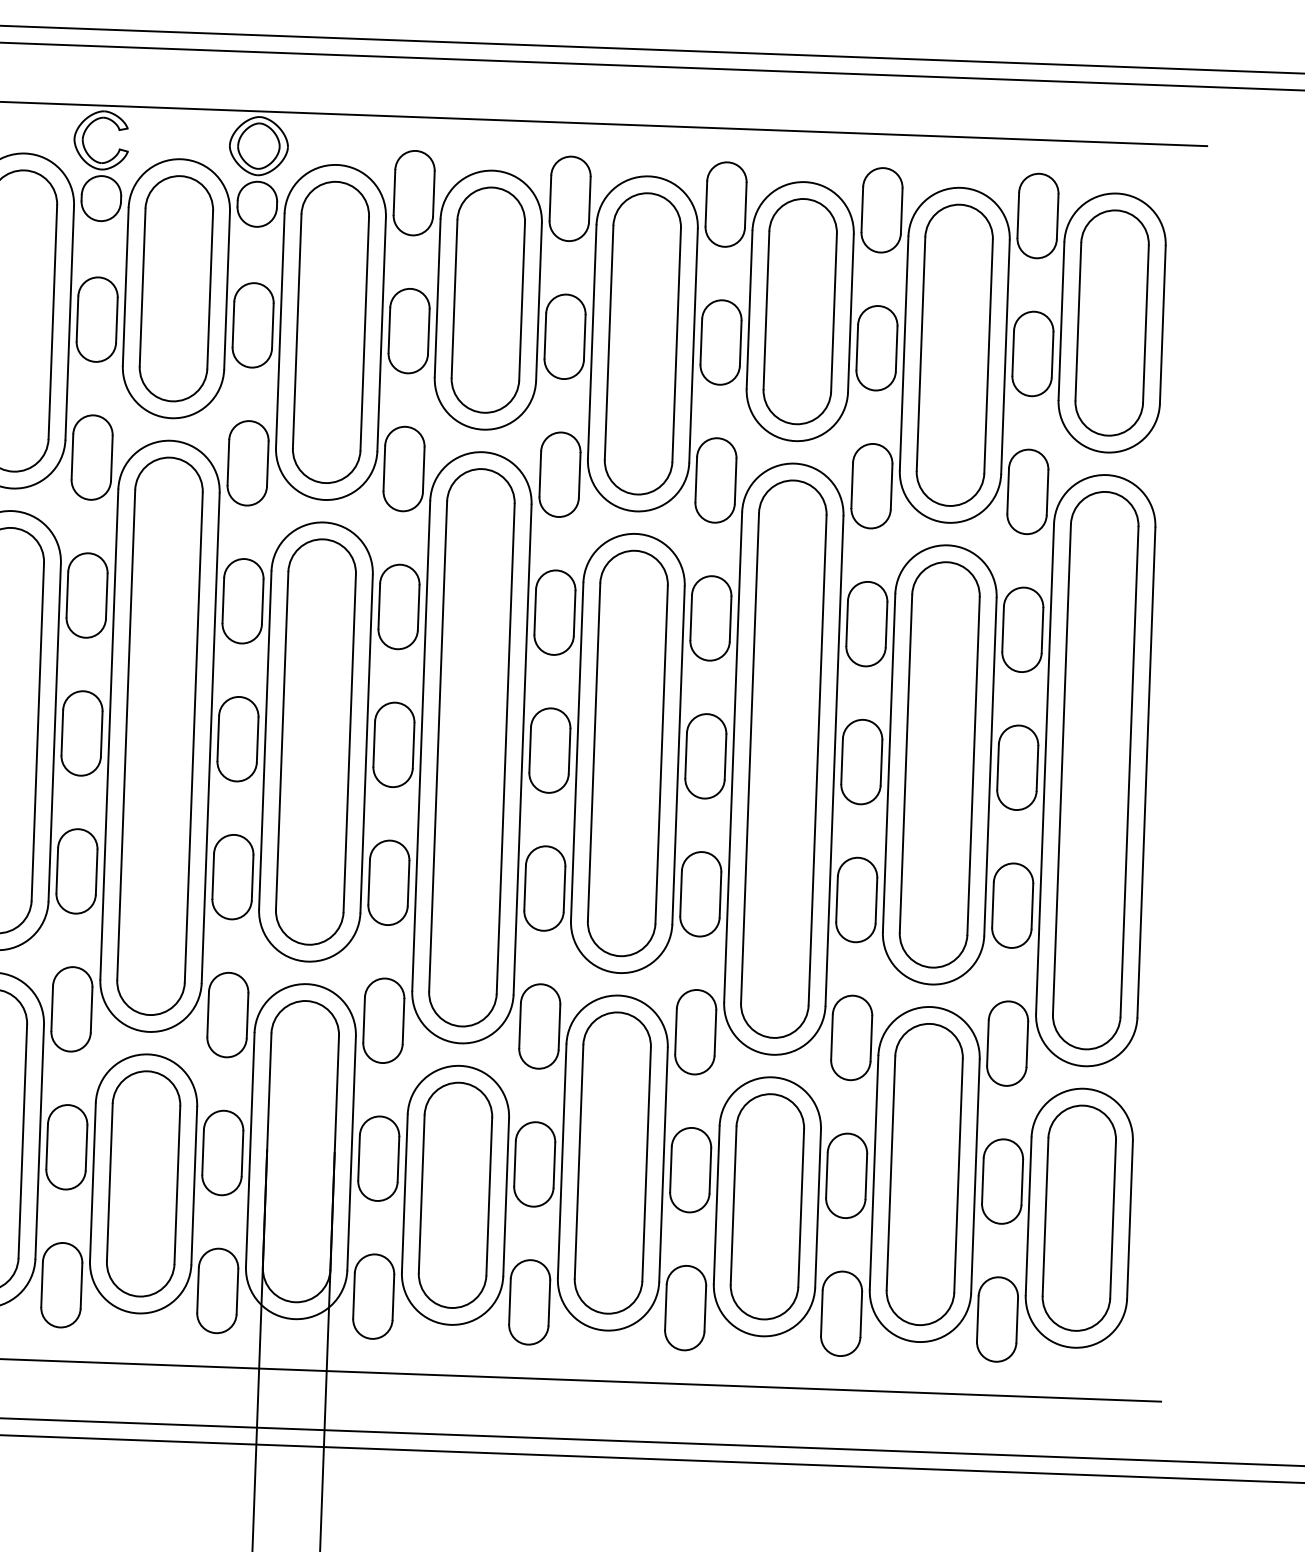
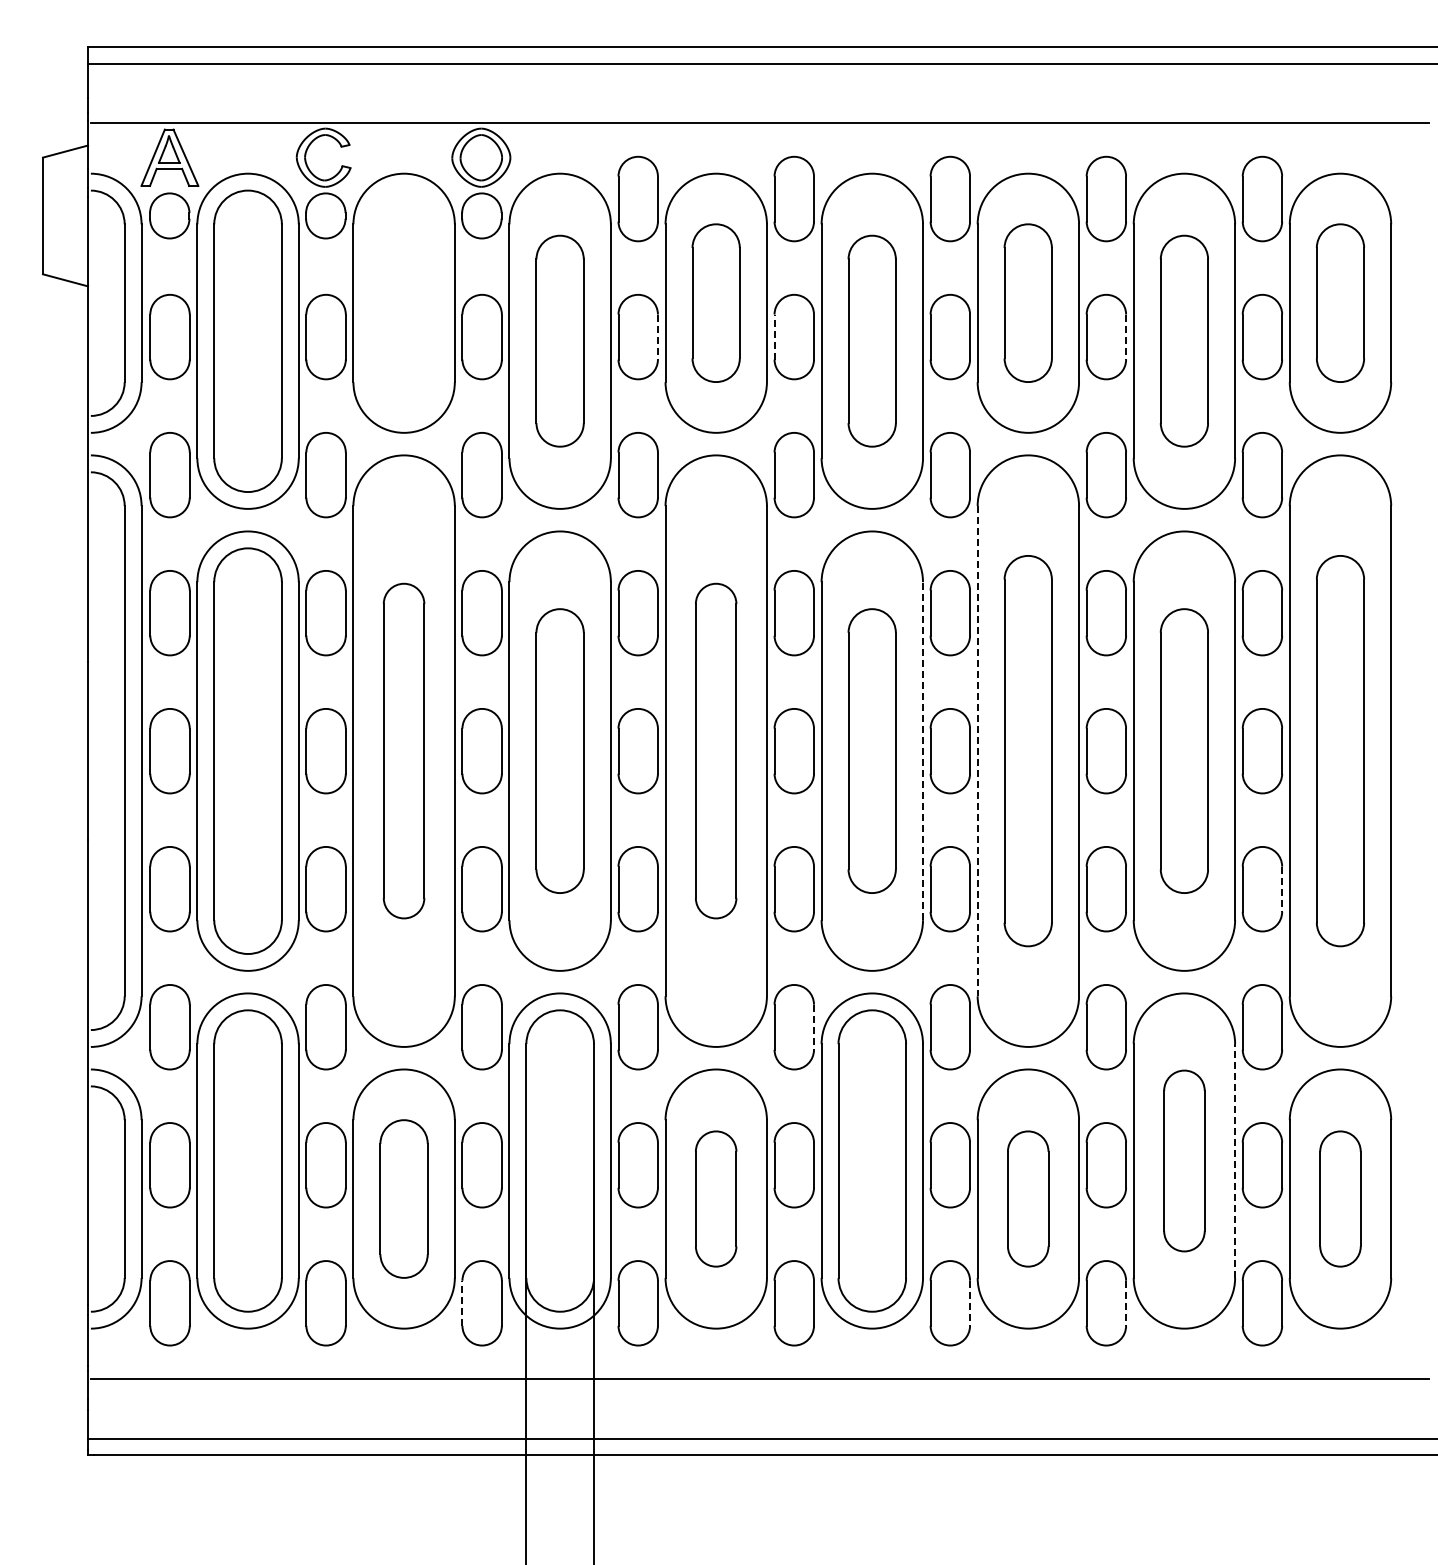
part: (175, 287) -> (403, 302), removed
part: (487, 299) -> (715, 302), size x0.7
part: (799, 310) -> (1027, 302), size x0.7
part: (1112, 322) -> (1340, 302), size x0.7
part: (330, 331) -> (559, 340), size x0.7
line: (428, 332) -> (657, 337), solid -> dashed
line: (545, 336) -> (774, 337), solid -> dashed
part: (642, 343) -> (871, 340), size x0.7
line: (897, 349) -> (1126, 337), solid -> dashed
part: (954, 354) -> (1184, 340), size x0.7
part: (159, 735) -> (403, 750), size x0.6
part: (315, 741) -> (559, 750), size x0.7
part: (471, 747) -> (715, 750), size x0.6
part: (627, 752) -> (871, 750), size x0.7
line: (679, 754) -> (923, 750), solid -> dashed
line: (732, 757) -> (977, 751), solid -> dashed
part: (782, 758) -> (1027, 750), size x0.7
part: (939, 764) -> (1184, 750), size x0.7
part: (1095, 769) -> (1340, 750), size x0.7
line: (1032, 906) -> (1282, 889), solid -> dashed
line: (559, 1027) -> (814, 1027), solid -> dashed
part: (924, 1173) -> (1184, 1160), size x0.6
line: (975, 1176) -> (1235, 1161), solid -> dashed
part: (142, 1183) -> (403, 1198), size x0.7
part: (454, 1194) -> (715, 1198), size x0.6
part: (766, 1206) -> (1027, 1198), size x0.6
part: (1079, 1217) -> (1340, 1198), size x0.6
line: (198, 1290) -> (462, 1303), solid -> dashed
line: (705, 1309) -> (970, 1303), solid -> dashed
line: (861, 1314) -> (1126, 1303), solid -> dashed

